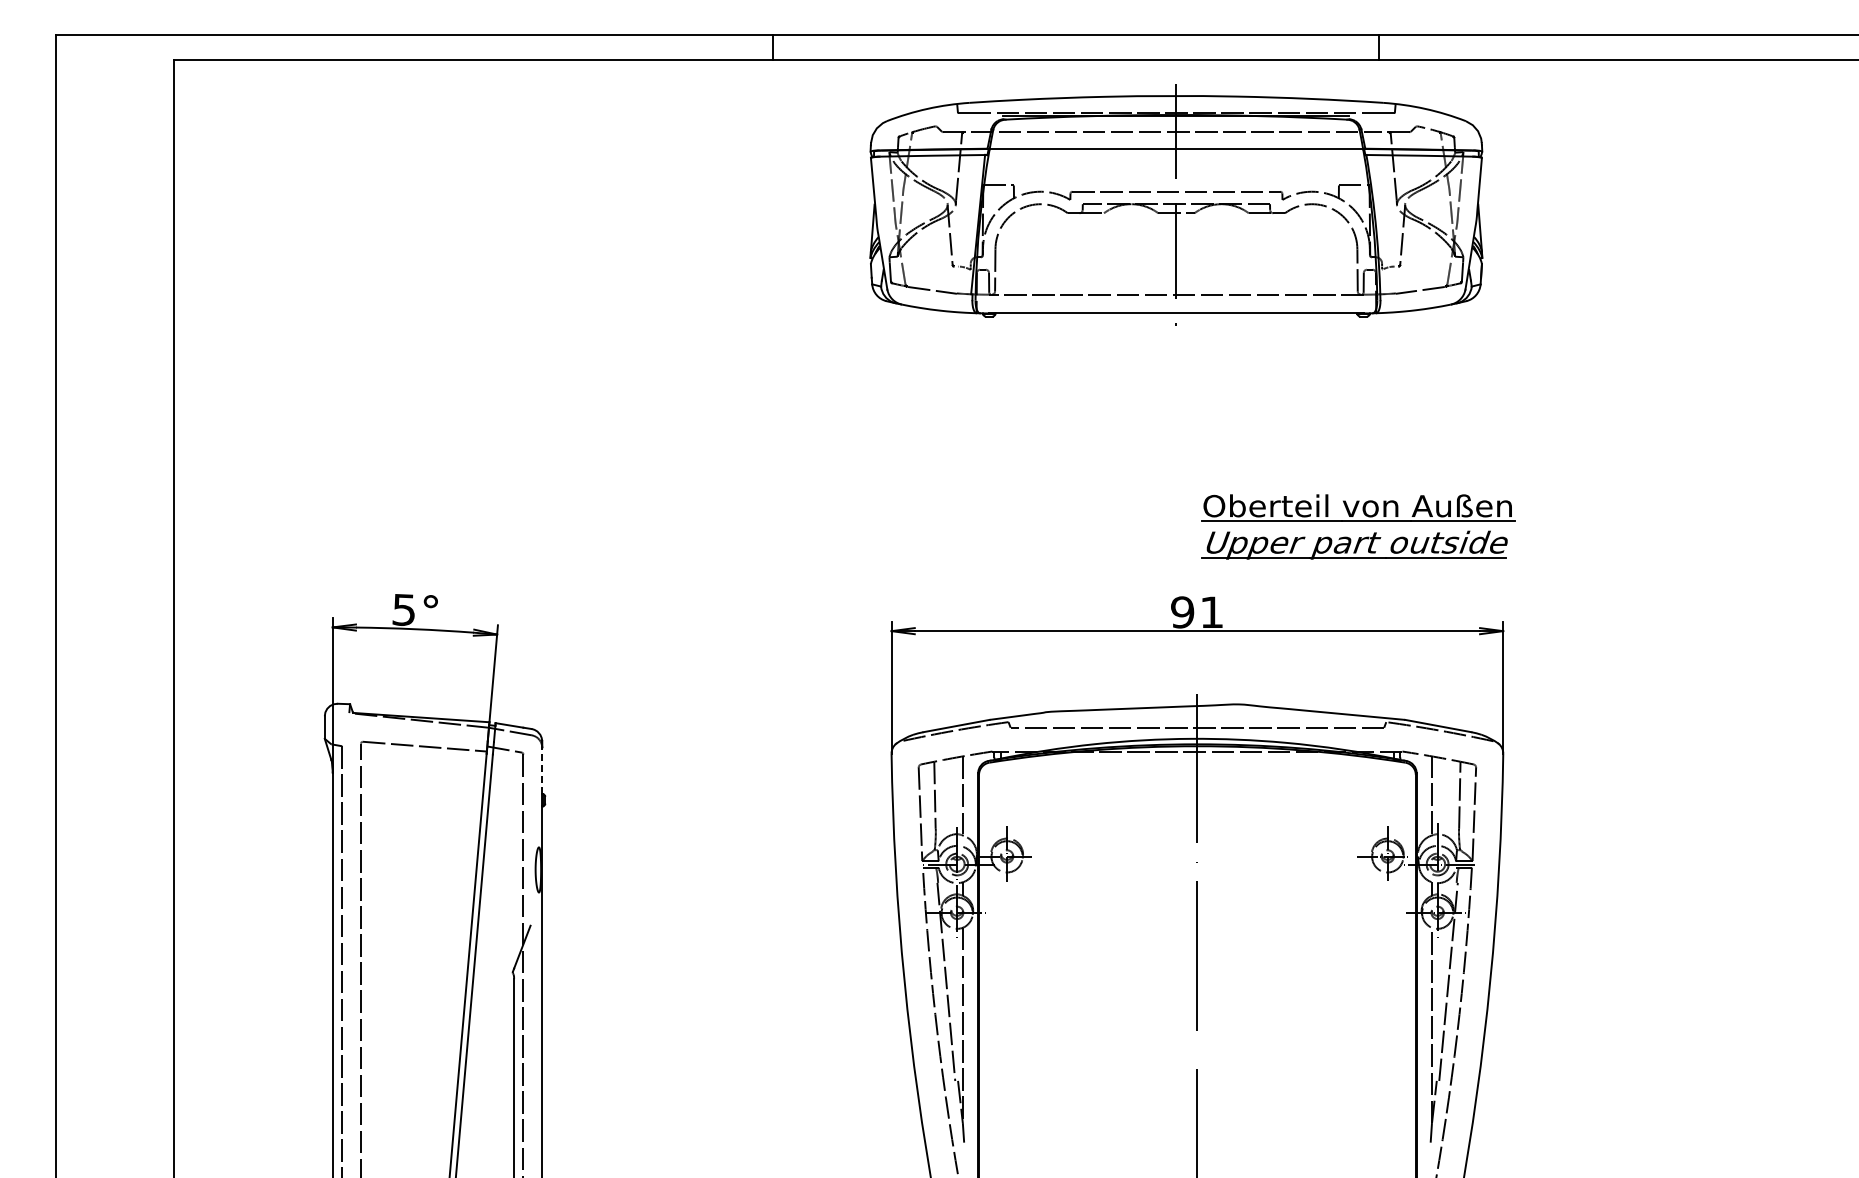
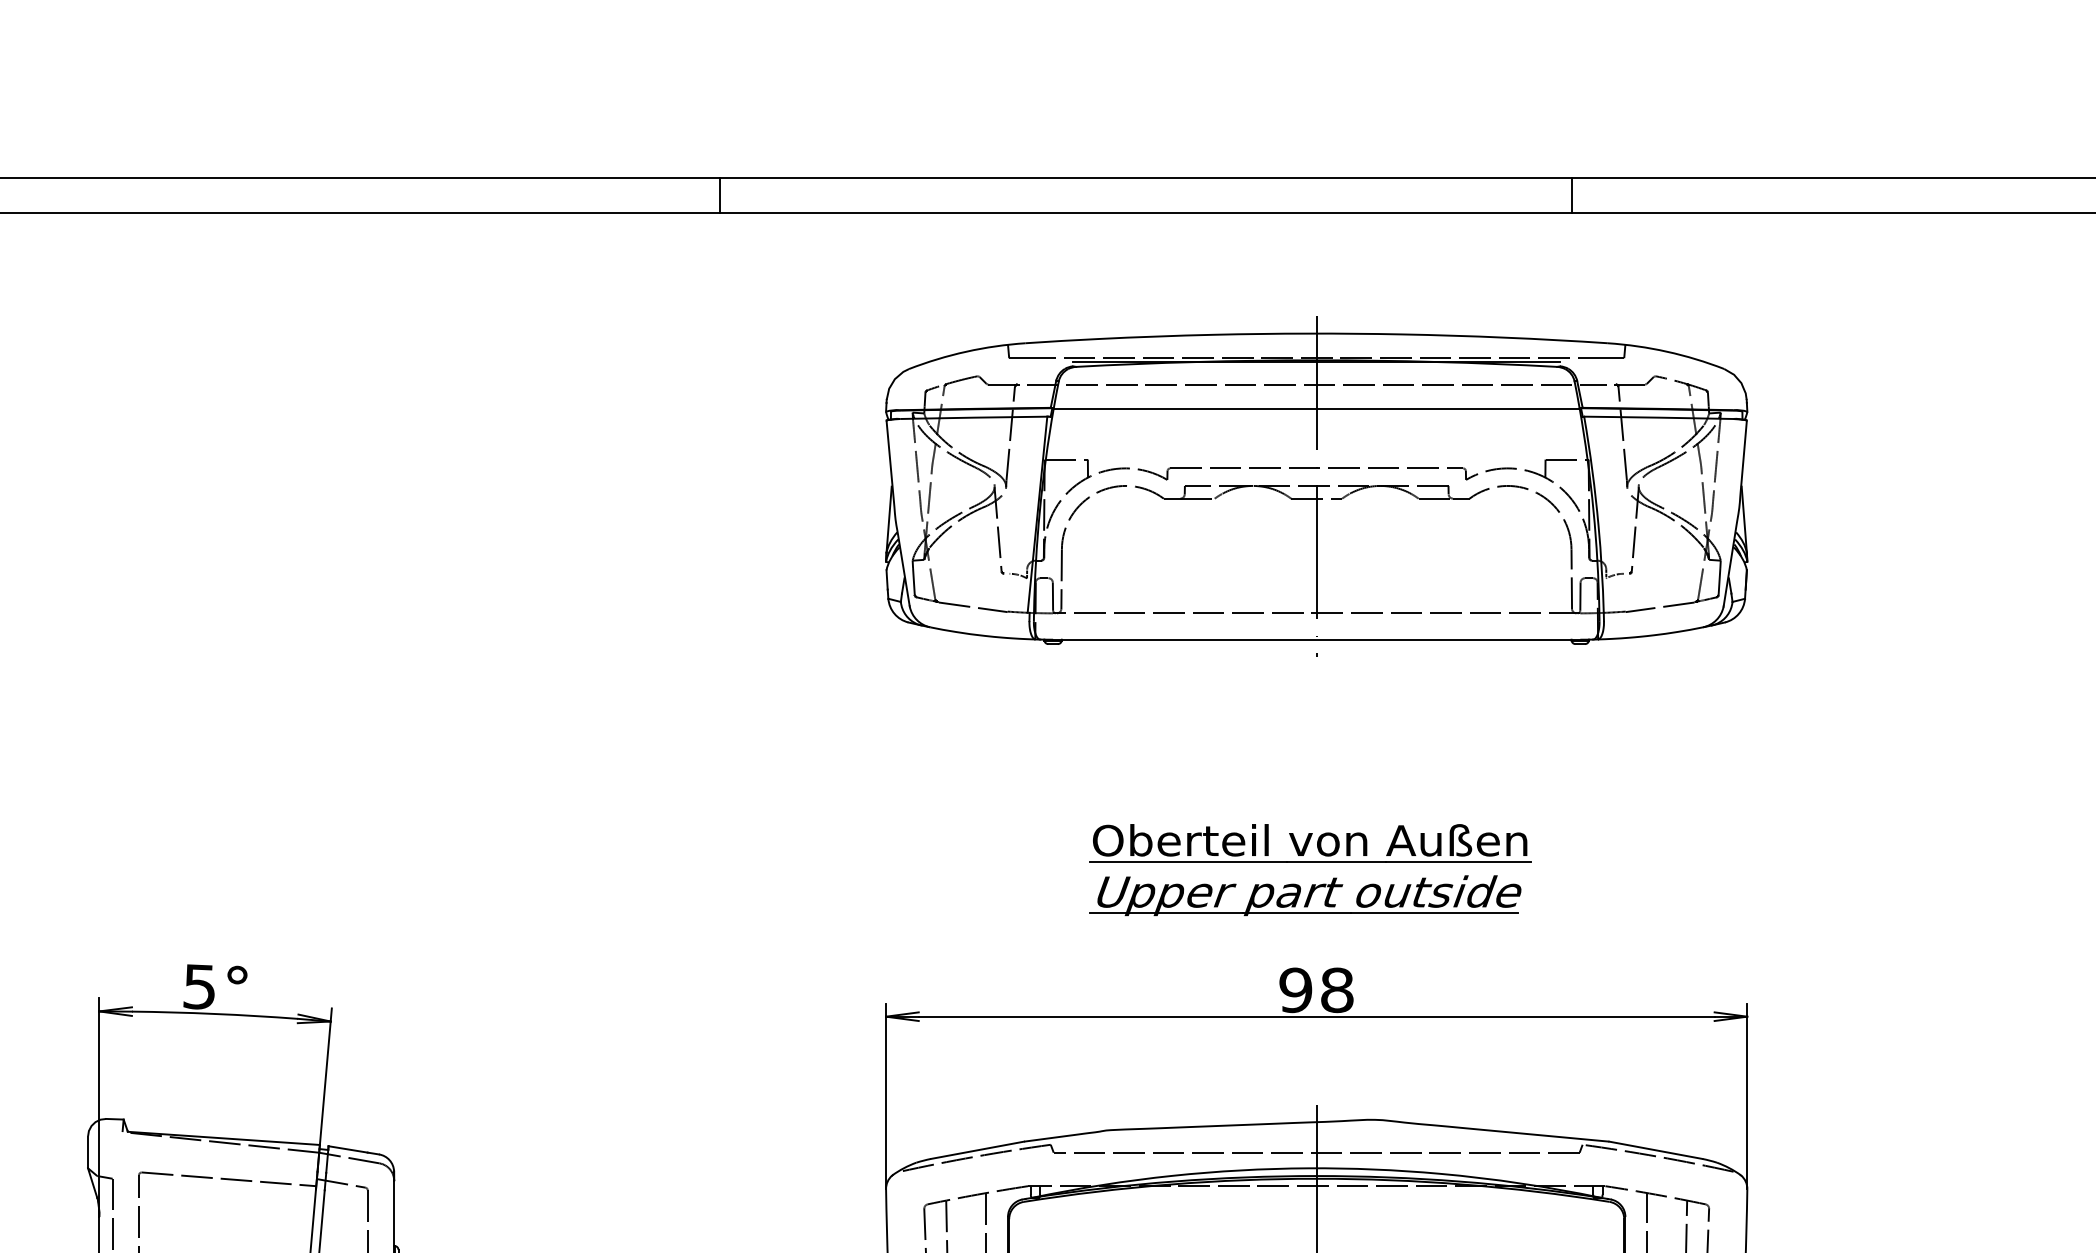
part: (1176, 204) -> (1316, 486), moved
part: (1358, 526) -> (1311, 869), moved
text: (1211, 612) -> (1336, 990), 91 -> 98
line: (542, 770) -> (394, 1212), dashed -> solid

